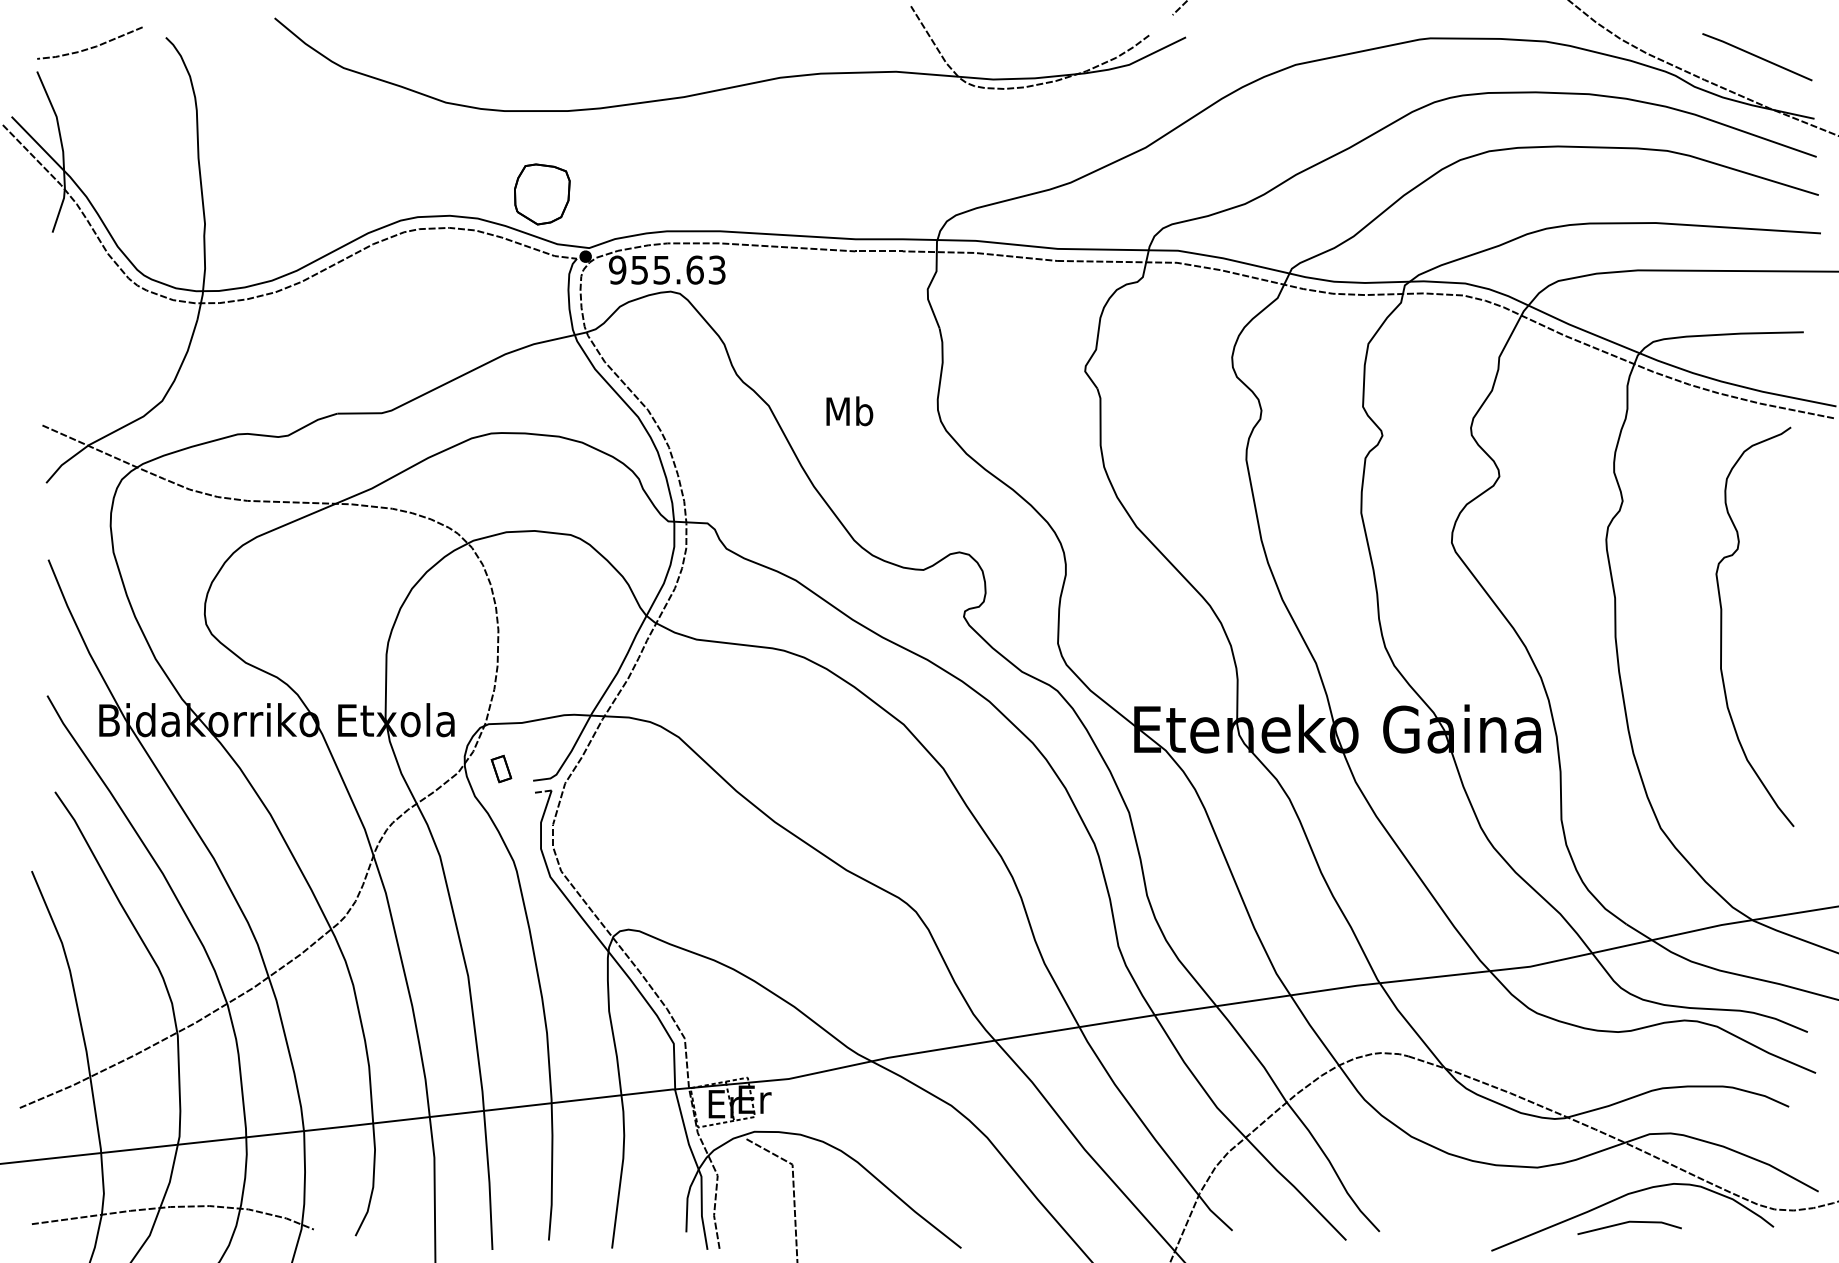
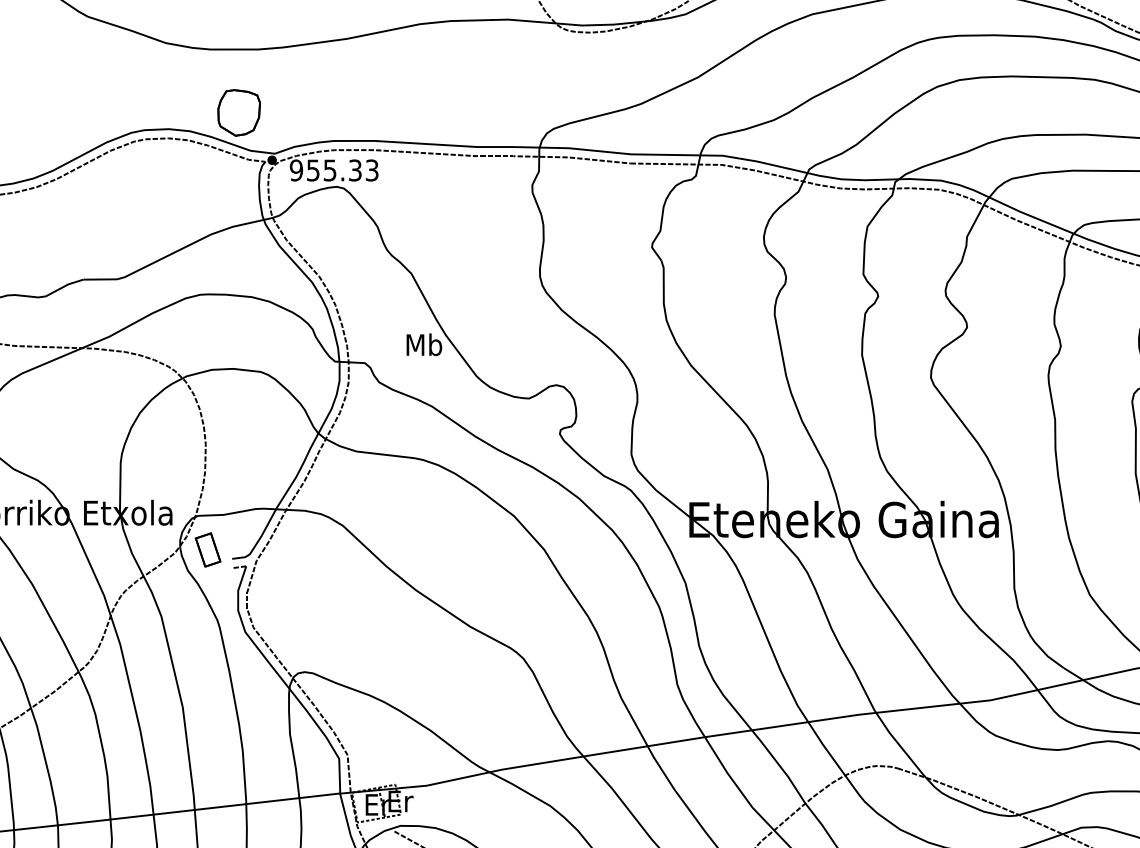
text: (694, 269) -> (354, 170), 955.63 -> 955.33
text: (849, 411) -> (424, 344), moved
part: (501, 768) -> (208, 549), size x1.67

